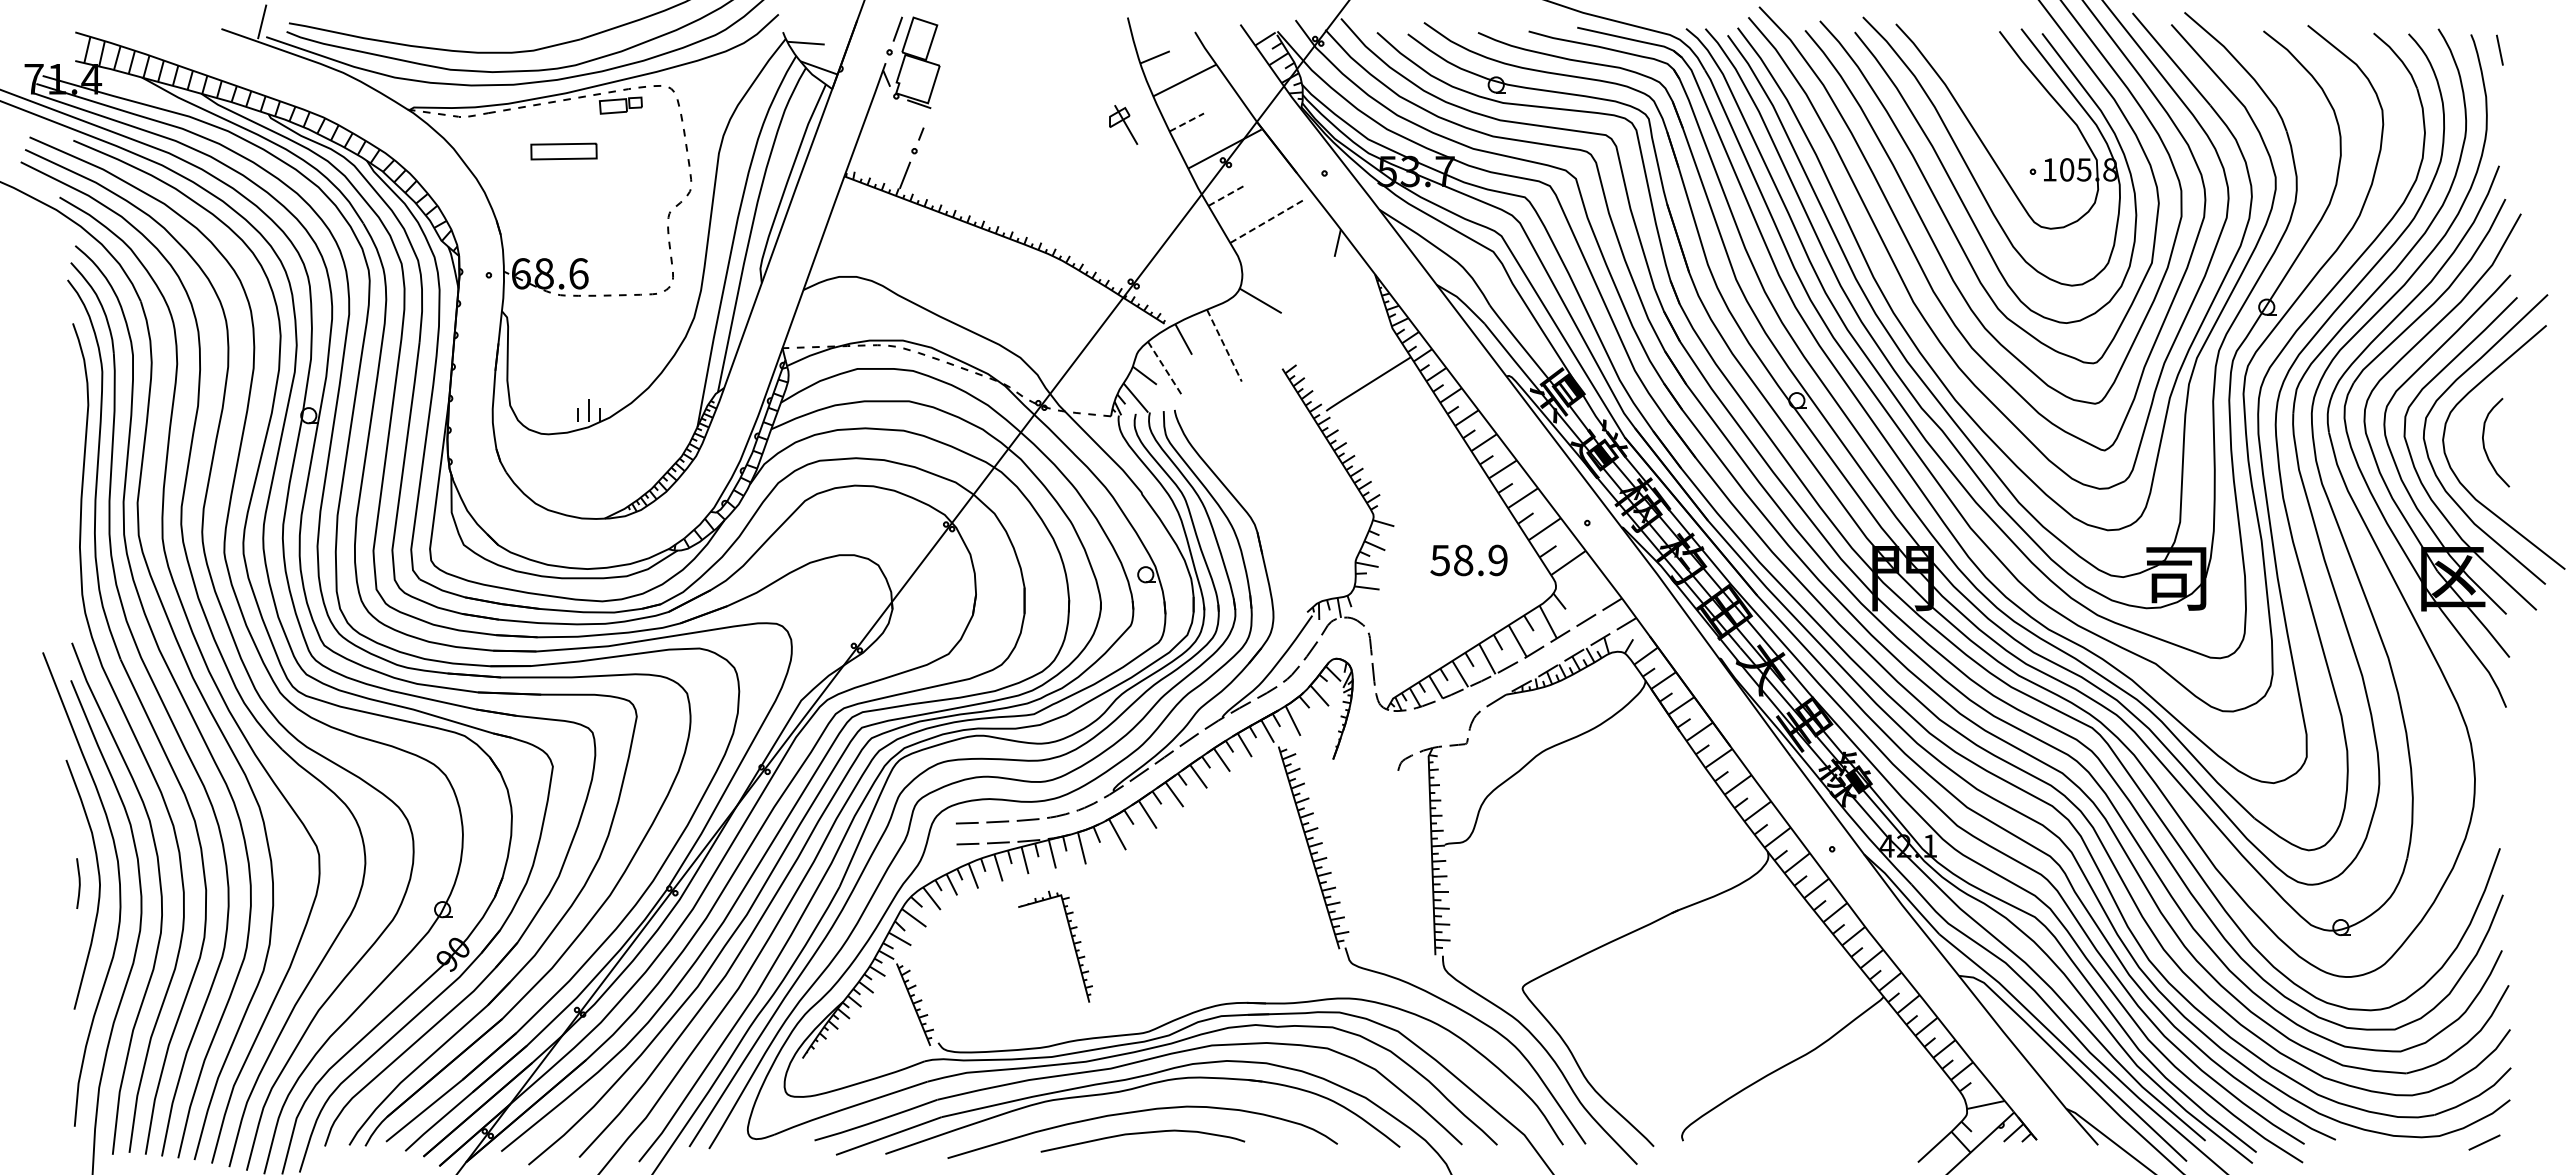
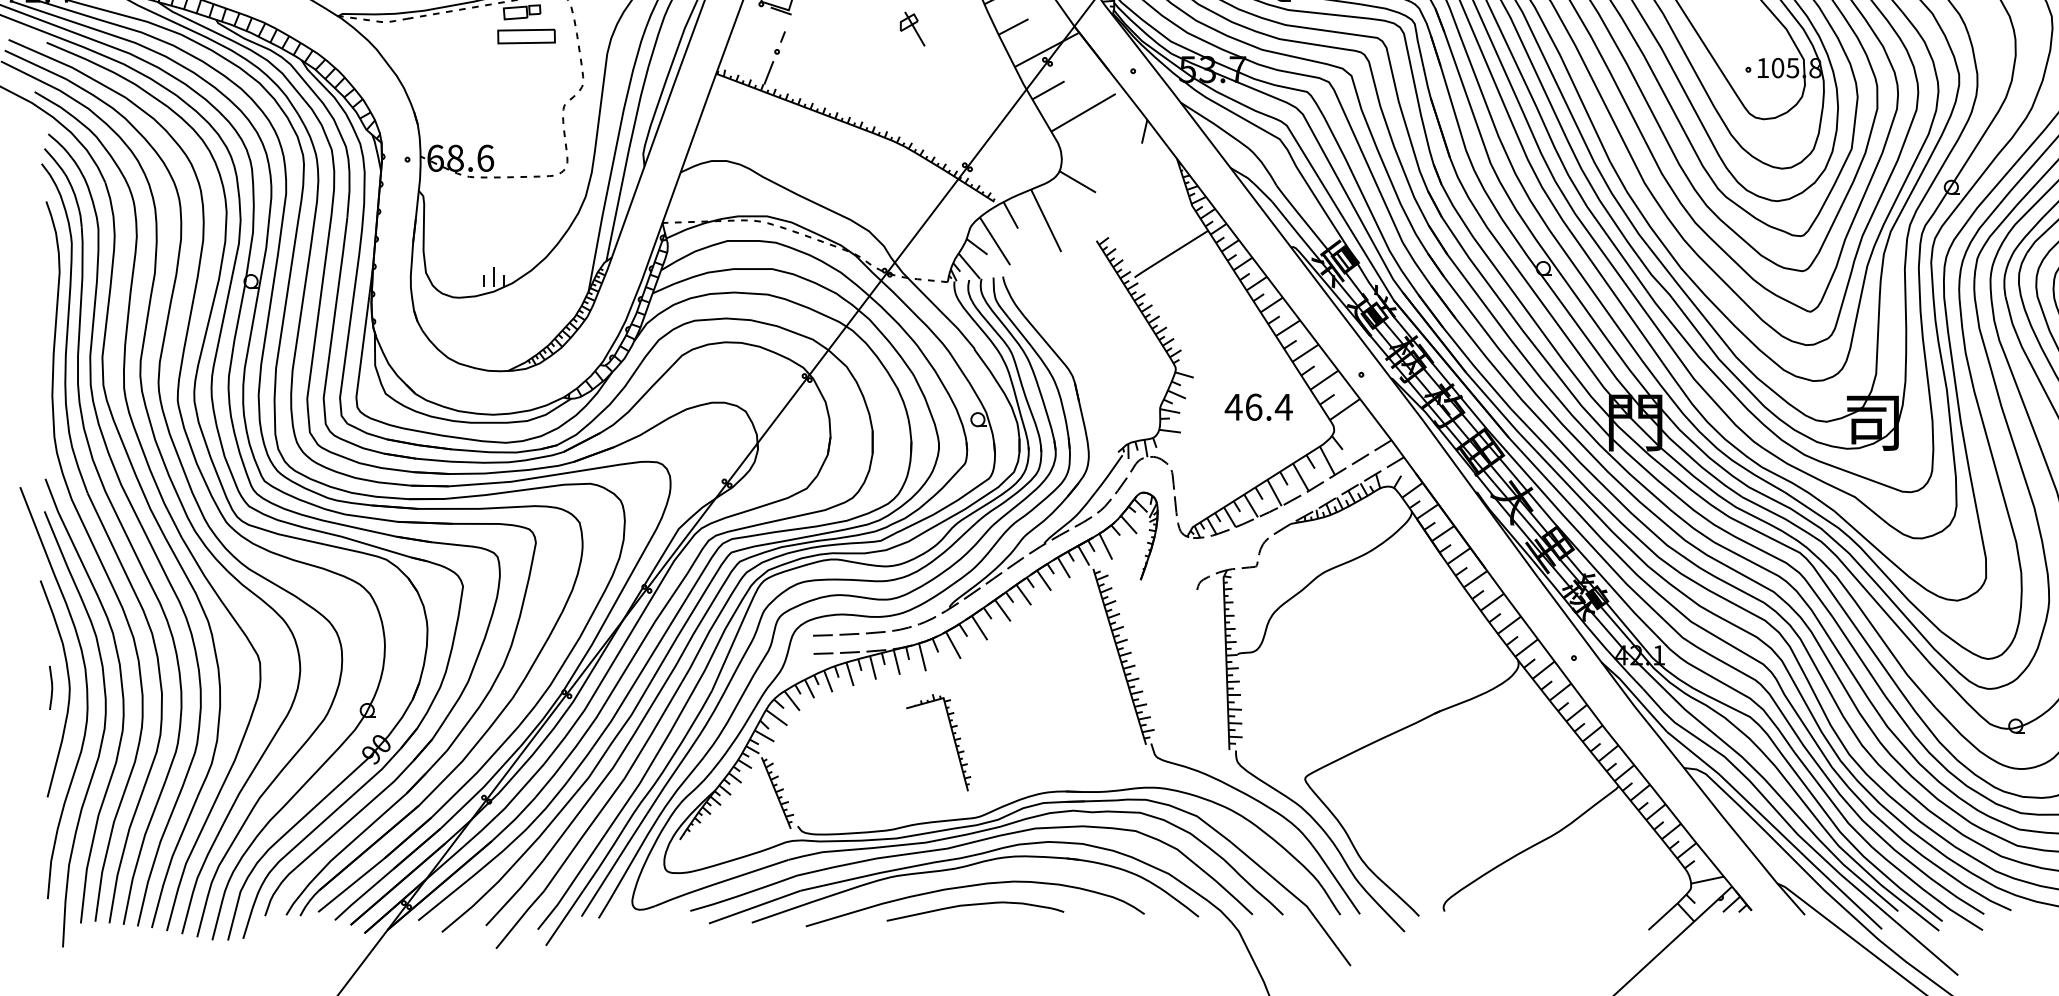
line: (1187, 122) -> (1014, 26), dashed -> solid
part: (1123, 124) -> (912, 28), moved
part: (563, 151) -> (526, 36), moved
line: (1227, 195) -> (1048, 90), dashed -> solid
line: (1267, 221) -> (1083, 112), dashed -> solid
line: (1224, 345) -> (1046, 220), dashed -> solid
line: (1165, 369) -> (995, 241), dashed -> solid
text: (1468, 560) -> (1258, 407), 58.9 -> 46.4
part: (1072, 942) -> (953, 739), moved

